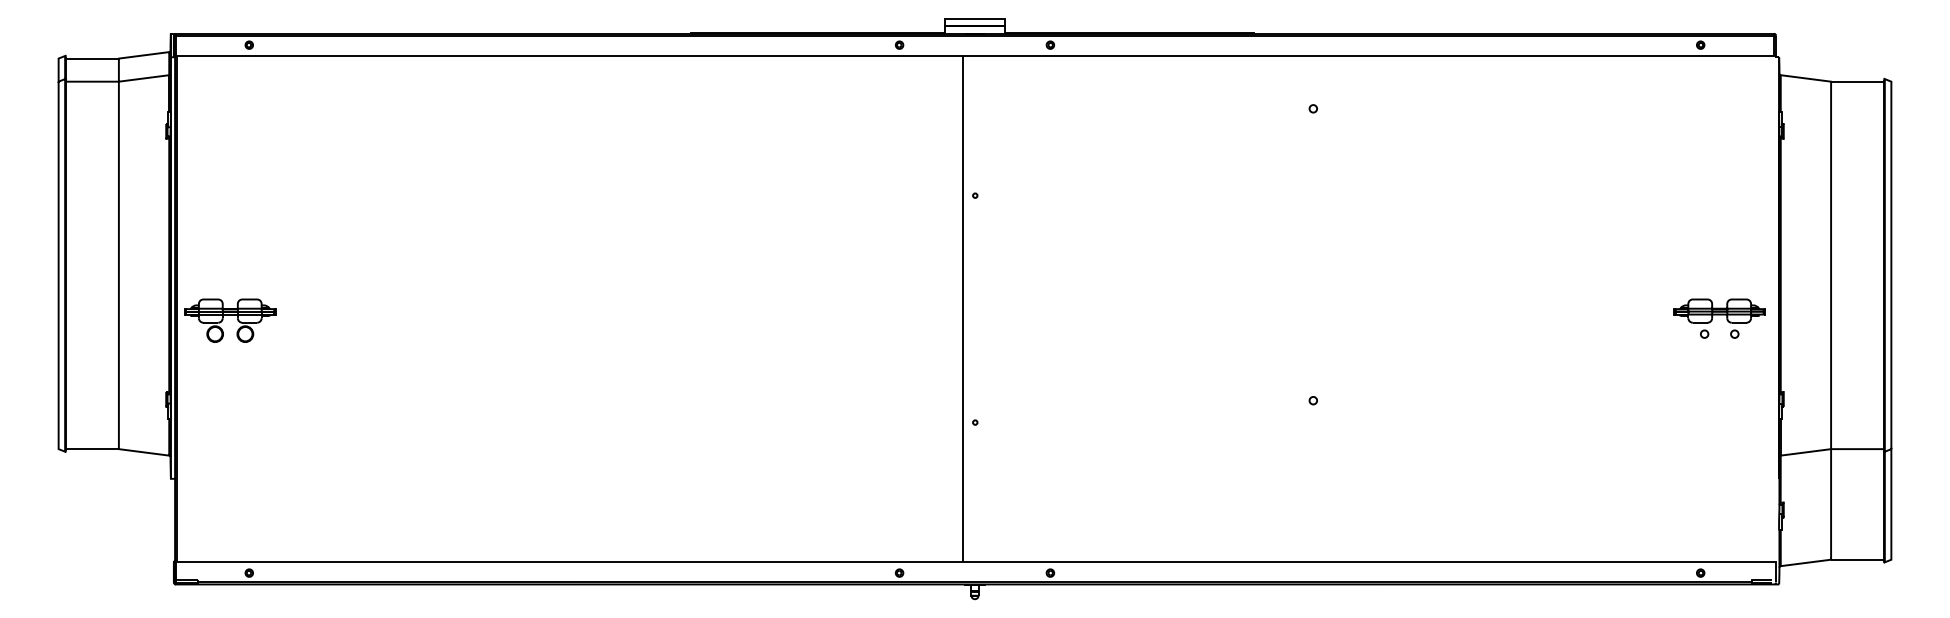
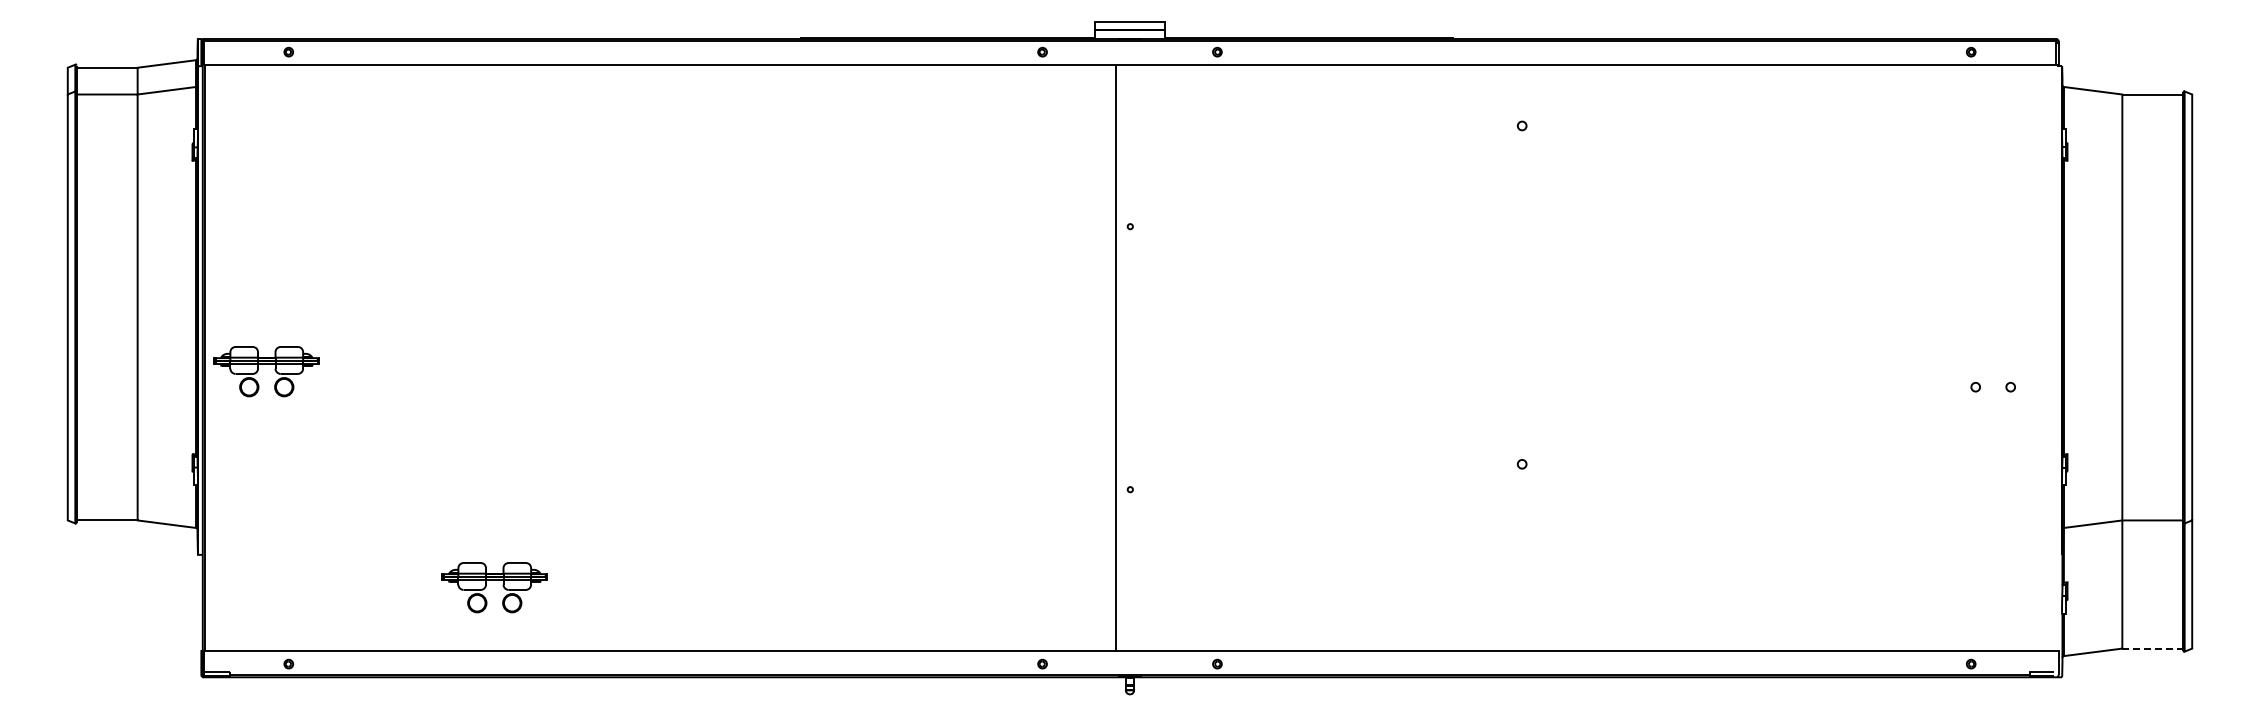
part: (1719, 311) -> (1993, 360), removed
part: (426, 500) -> (494, 580), added
line: (1857, 559) -> (2152, 648), solid -> dashed

